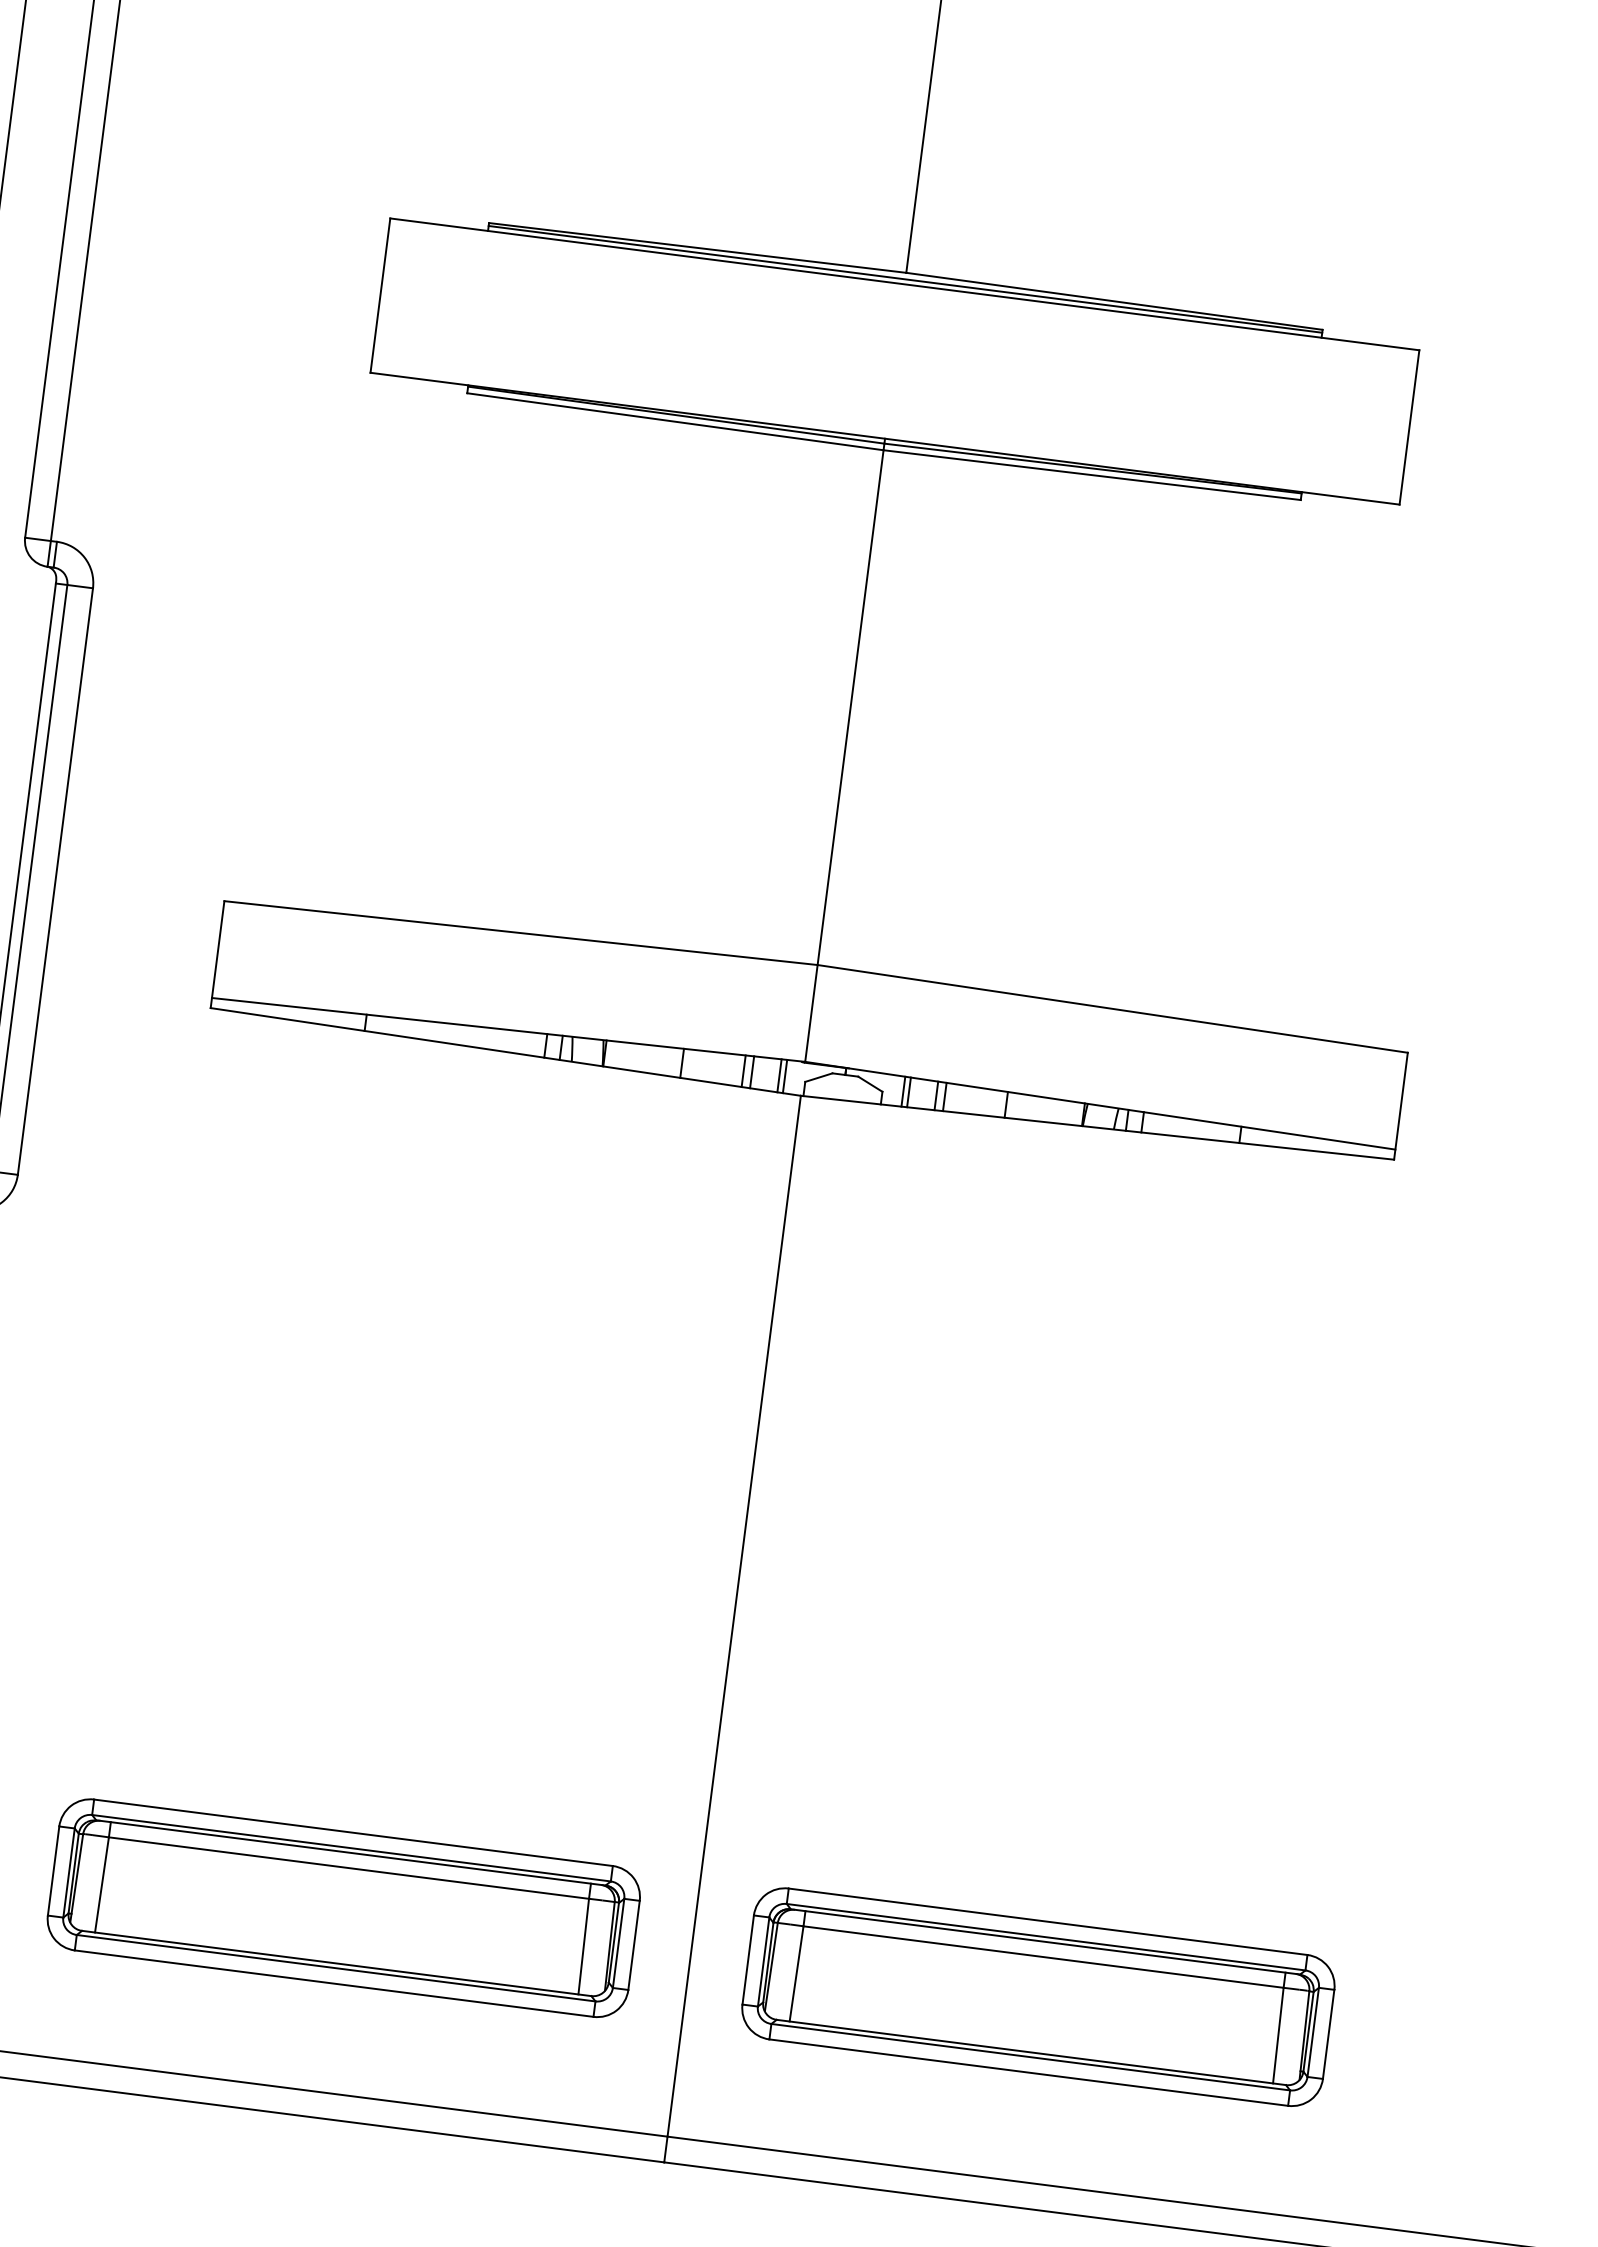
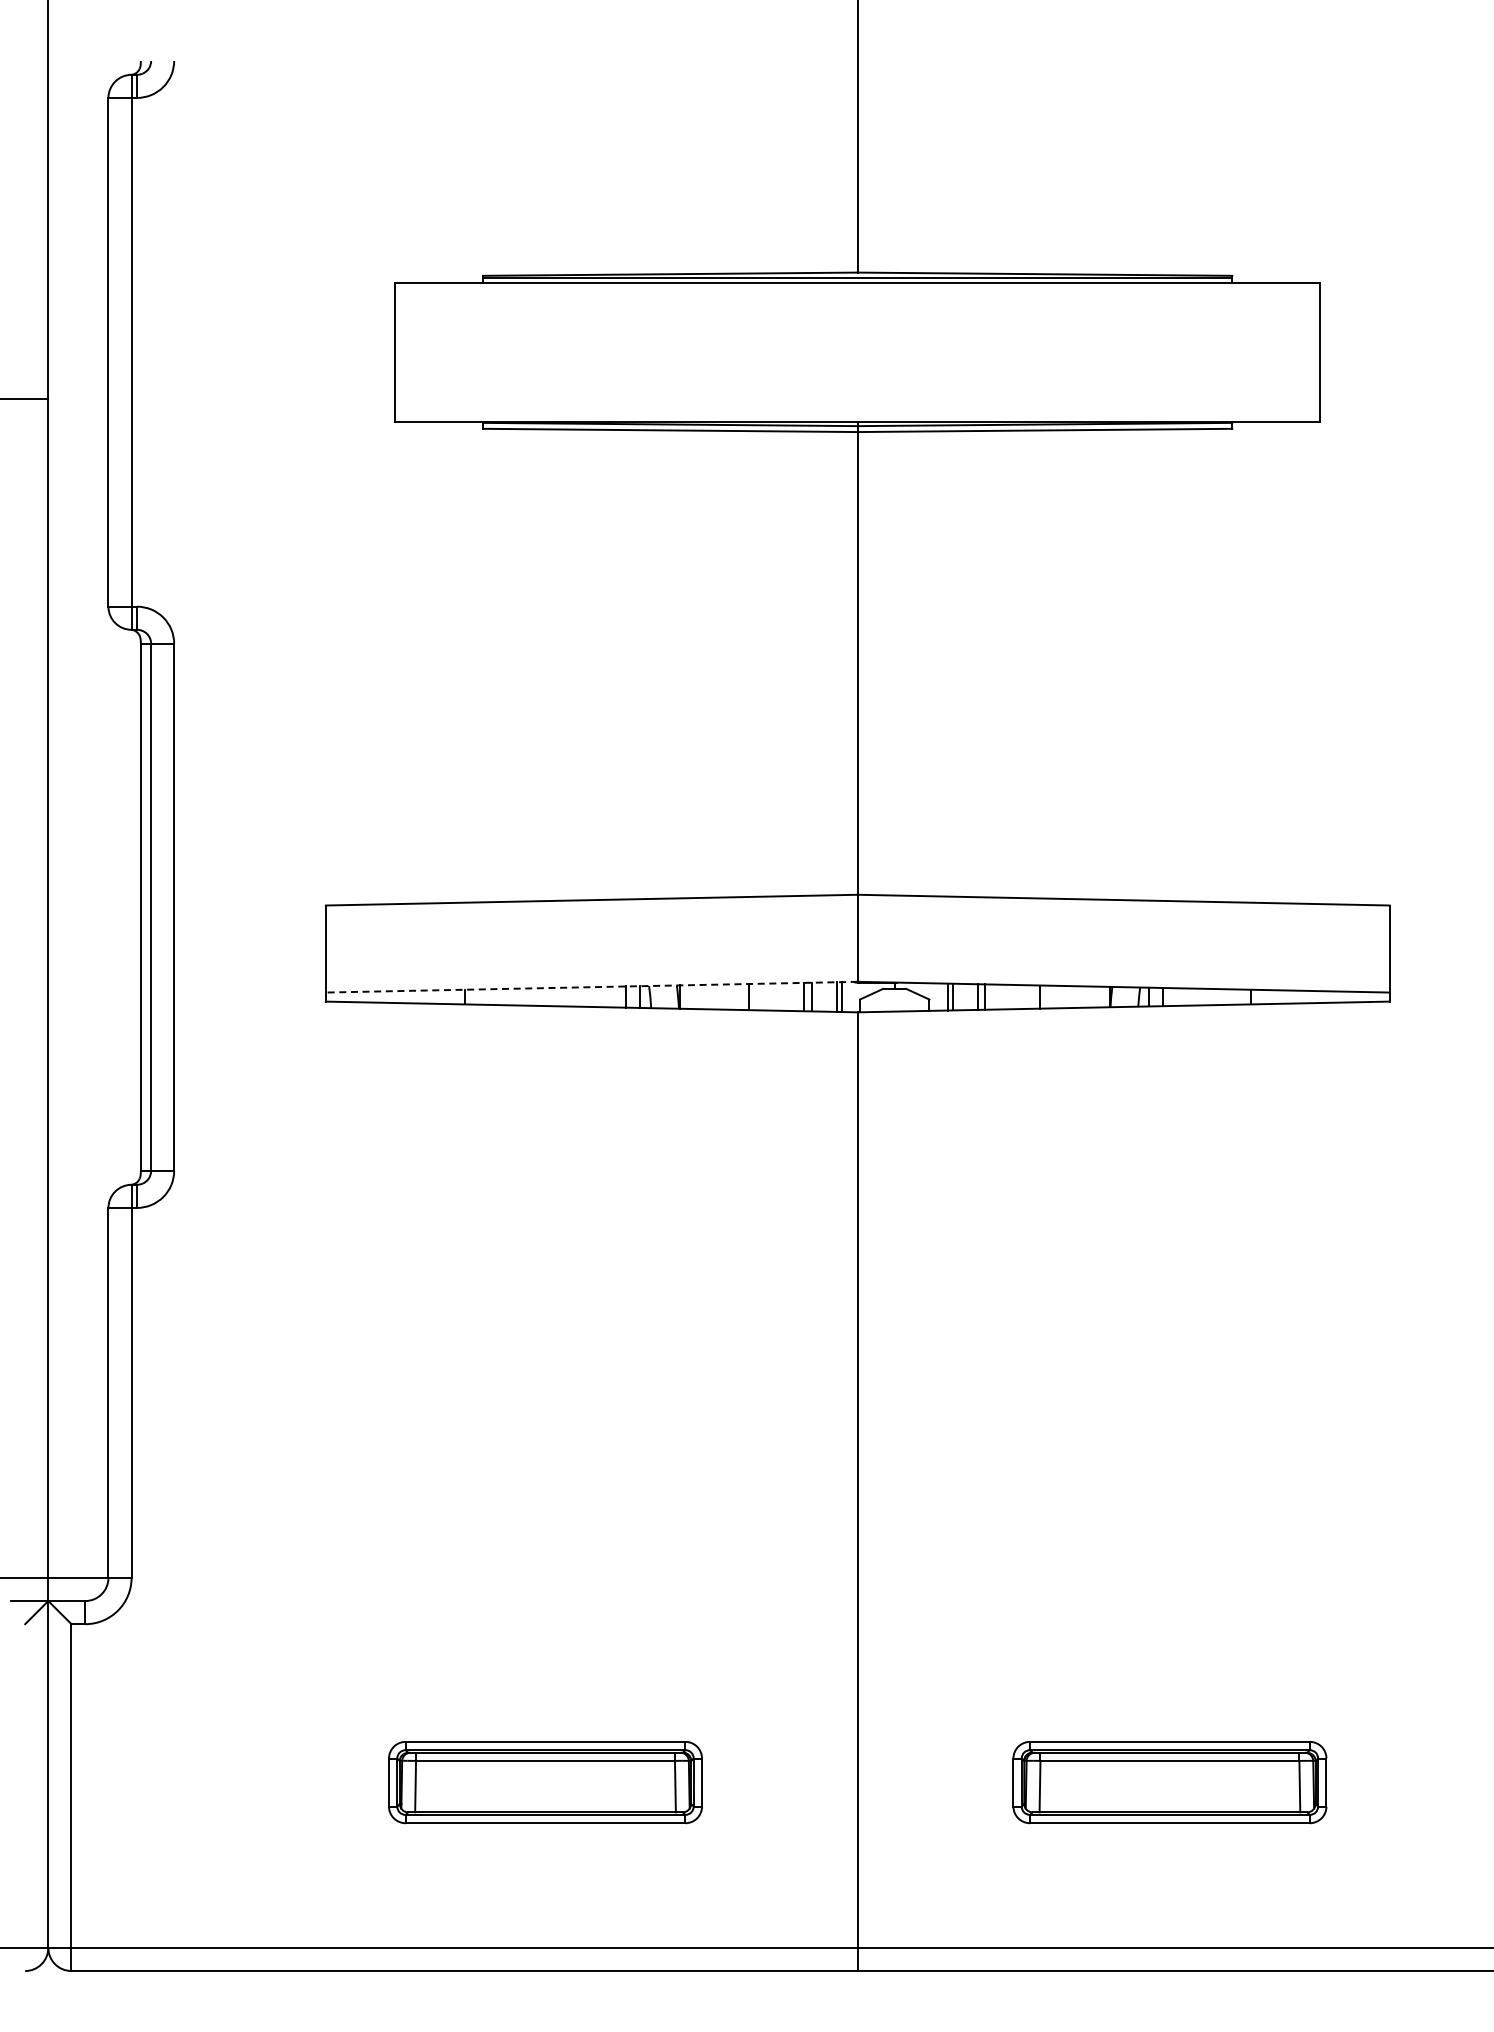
line: (508, 1030) -> (591, 987), solid -> dashed
part: (343, 1908) -> (545, 1782), size x0.6
part: (1038, 1997) -> (1169, 1782), size x0.6

